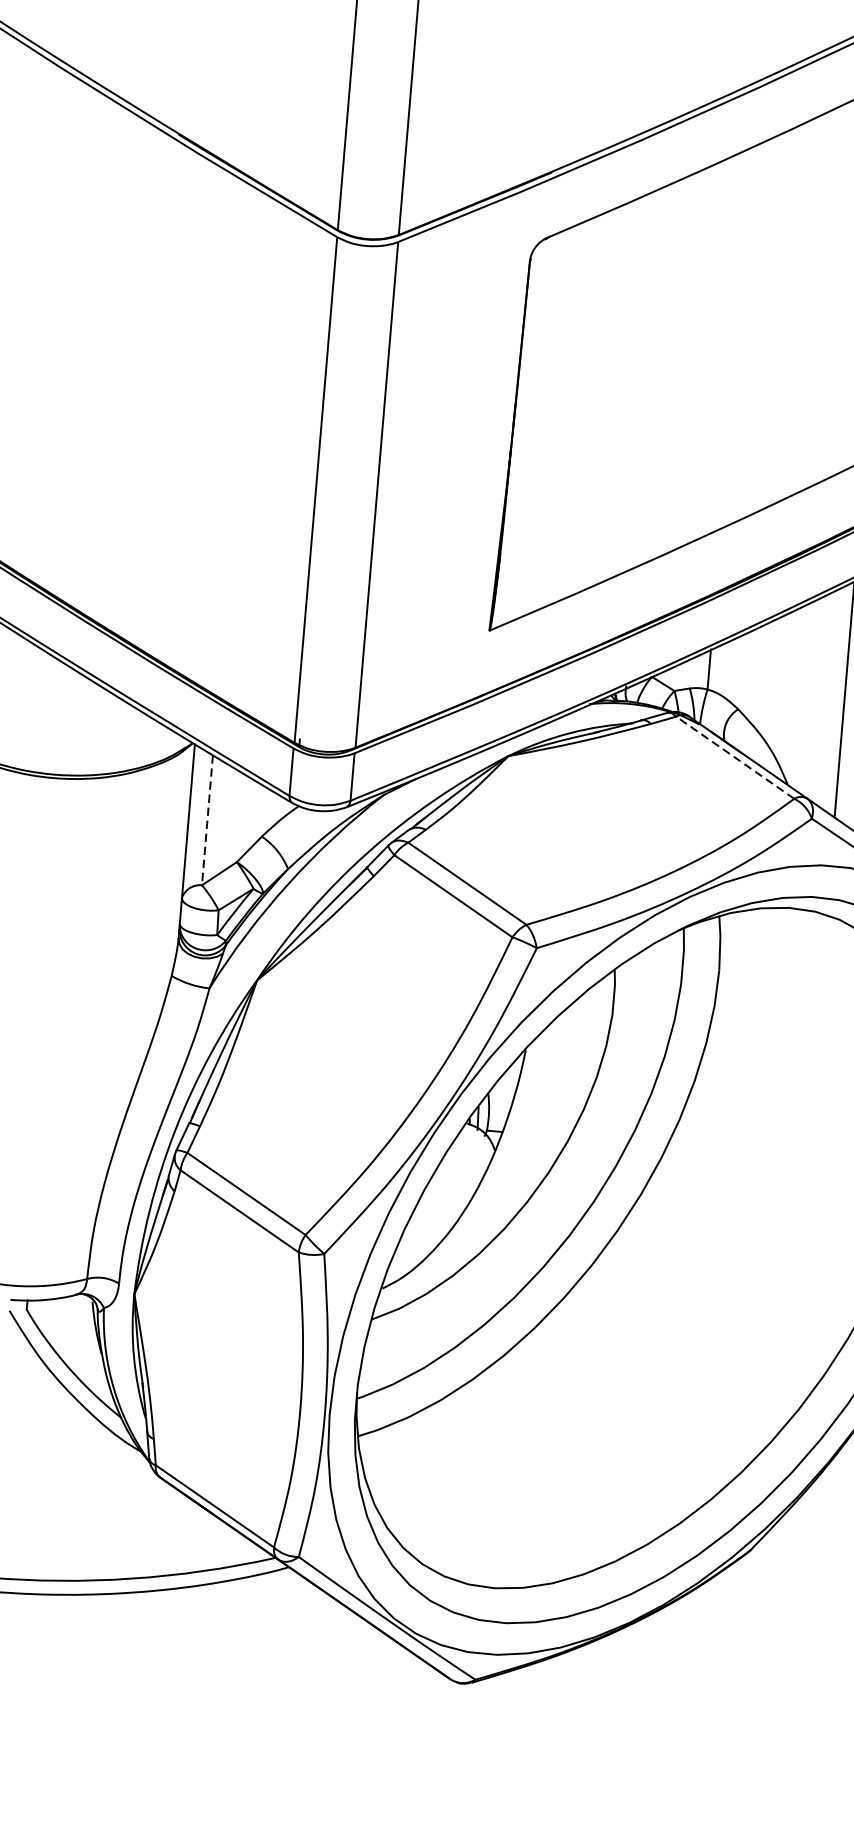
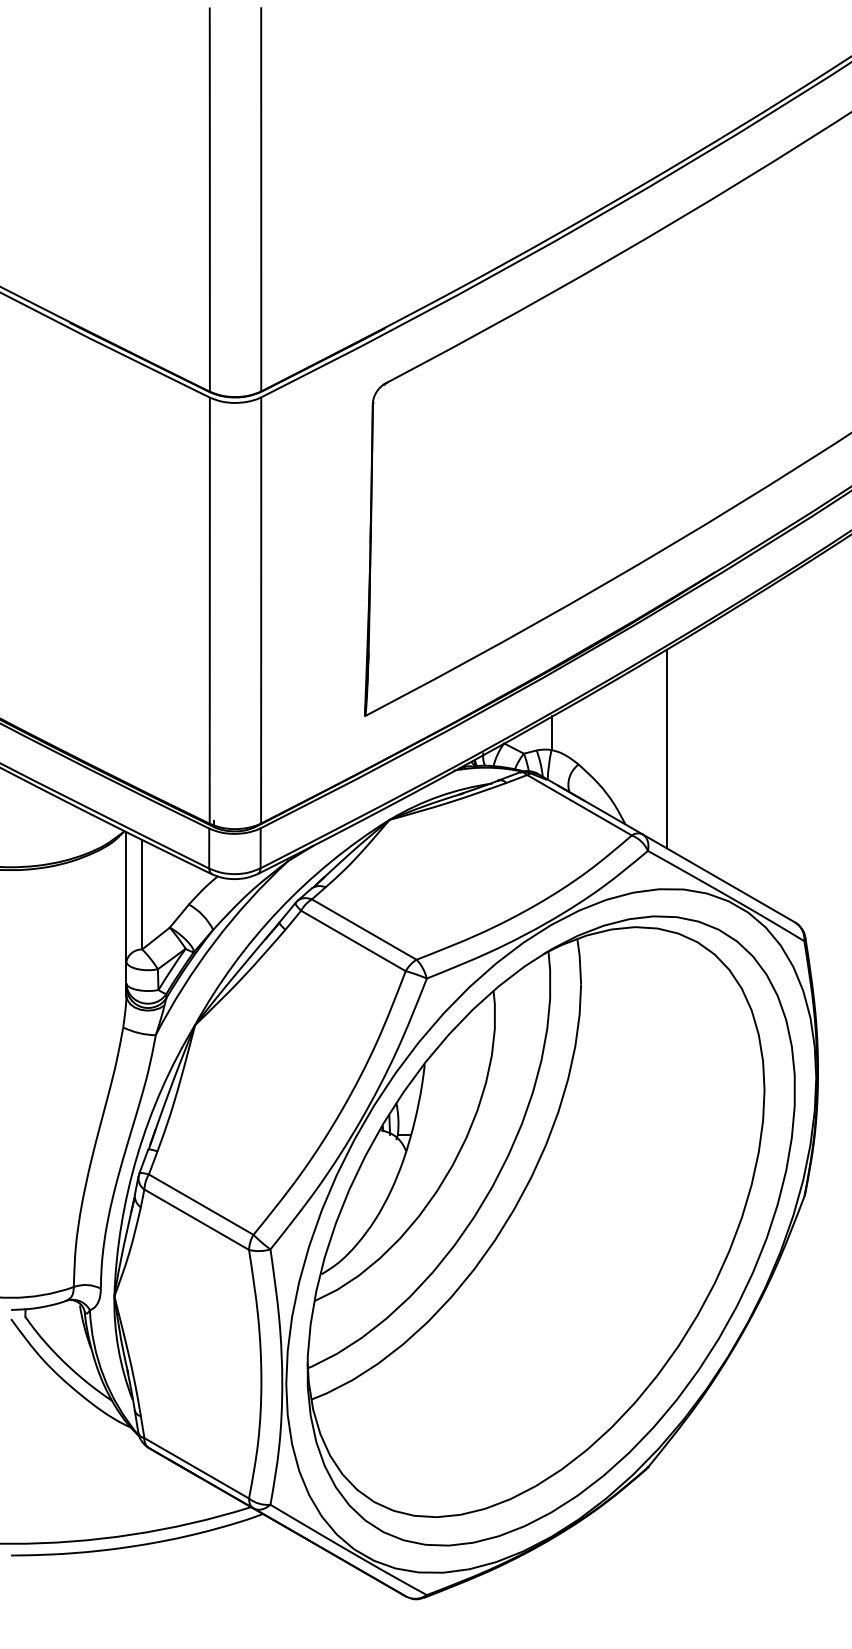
line: (735, 758) -> (579, 805), dashed -> solid
line: (207, 820) -> (142, 894), dashed -> solid

